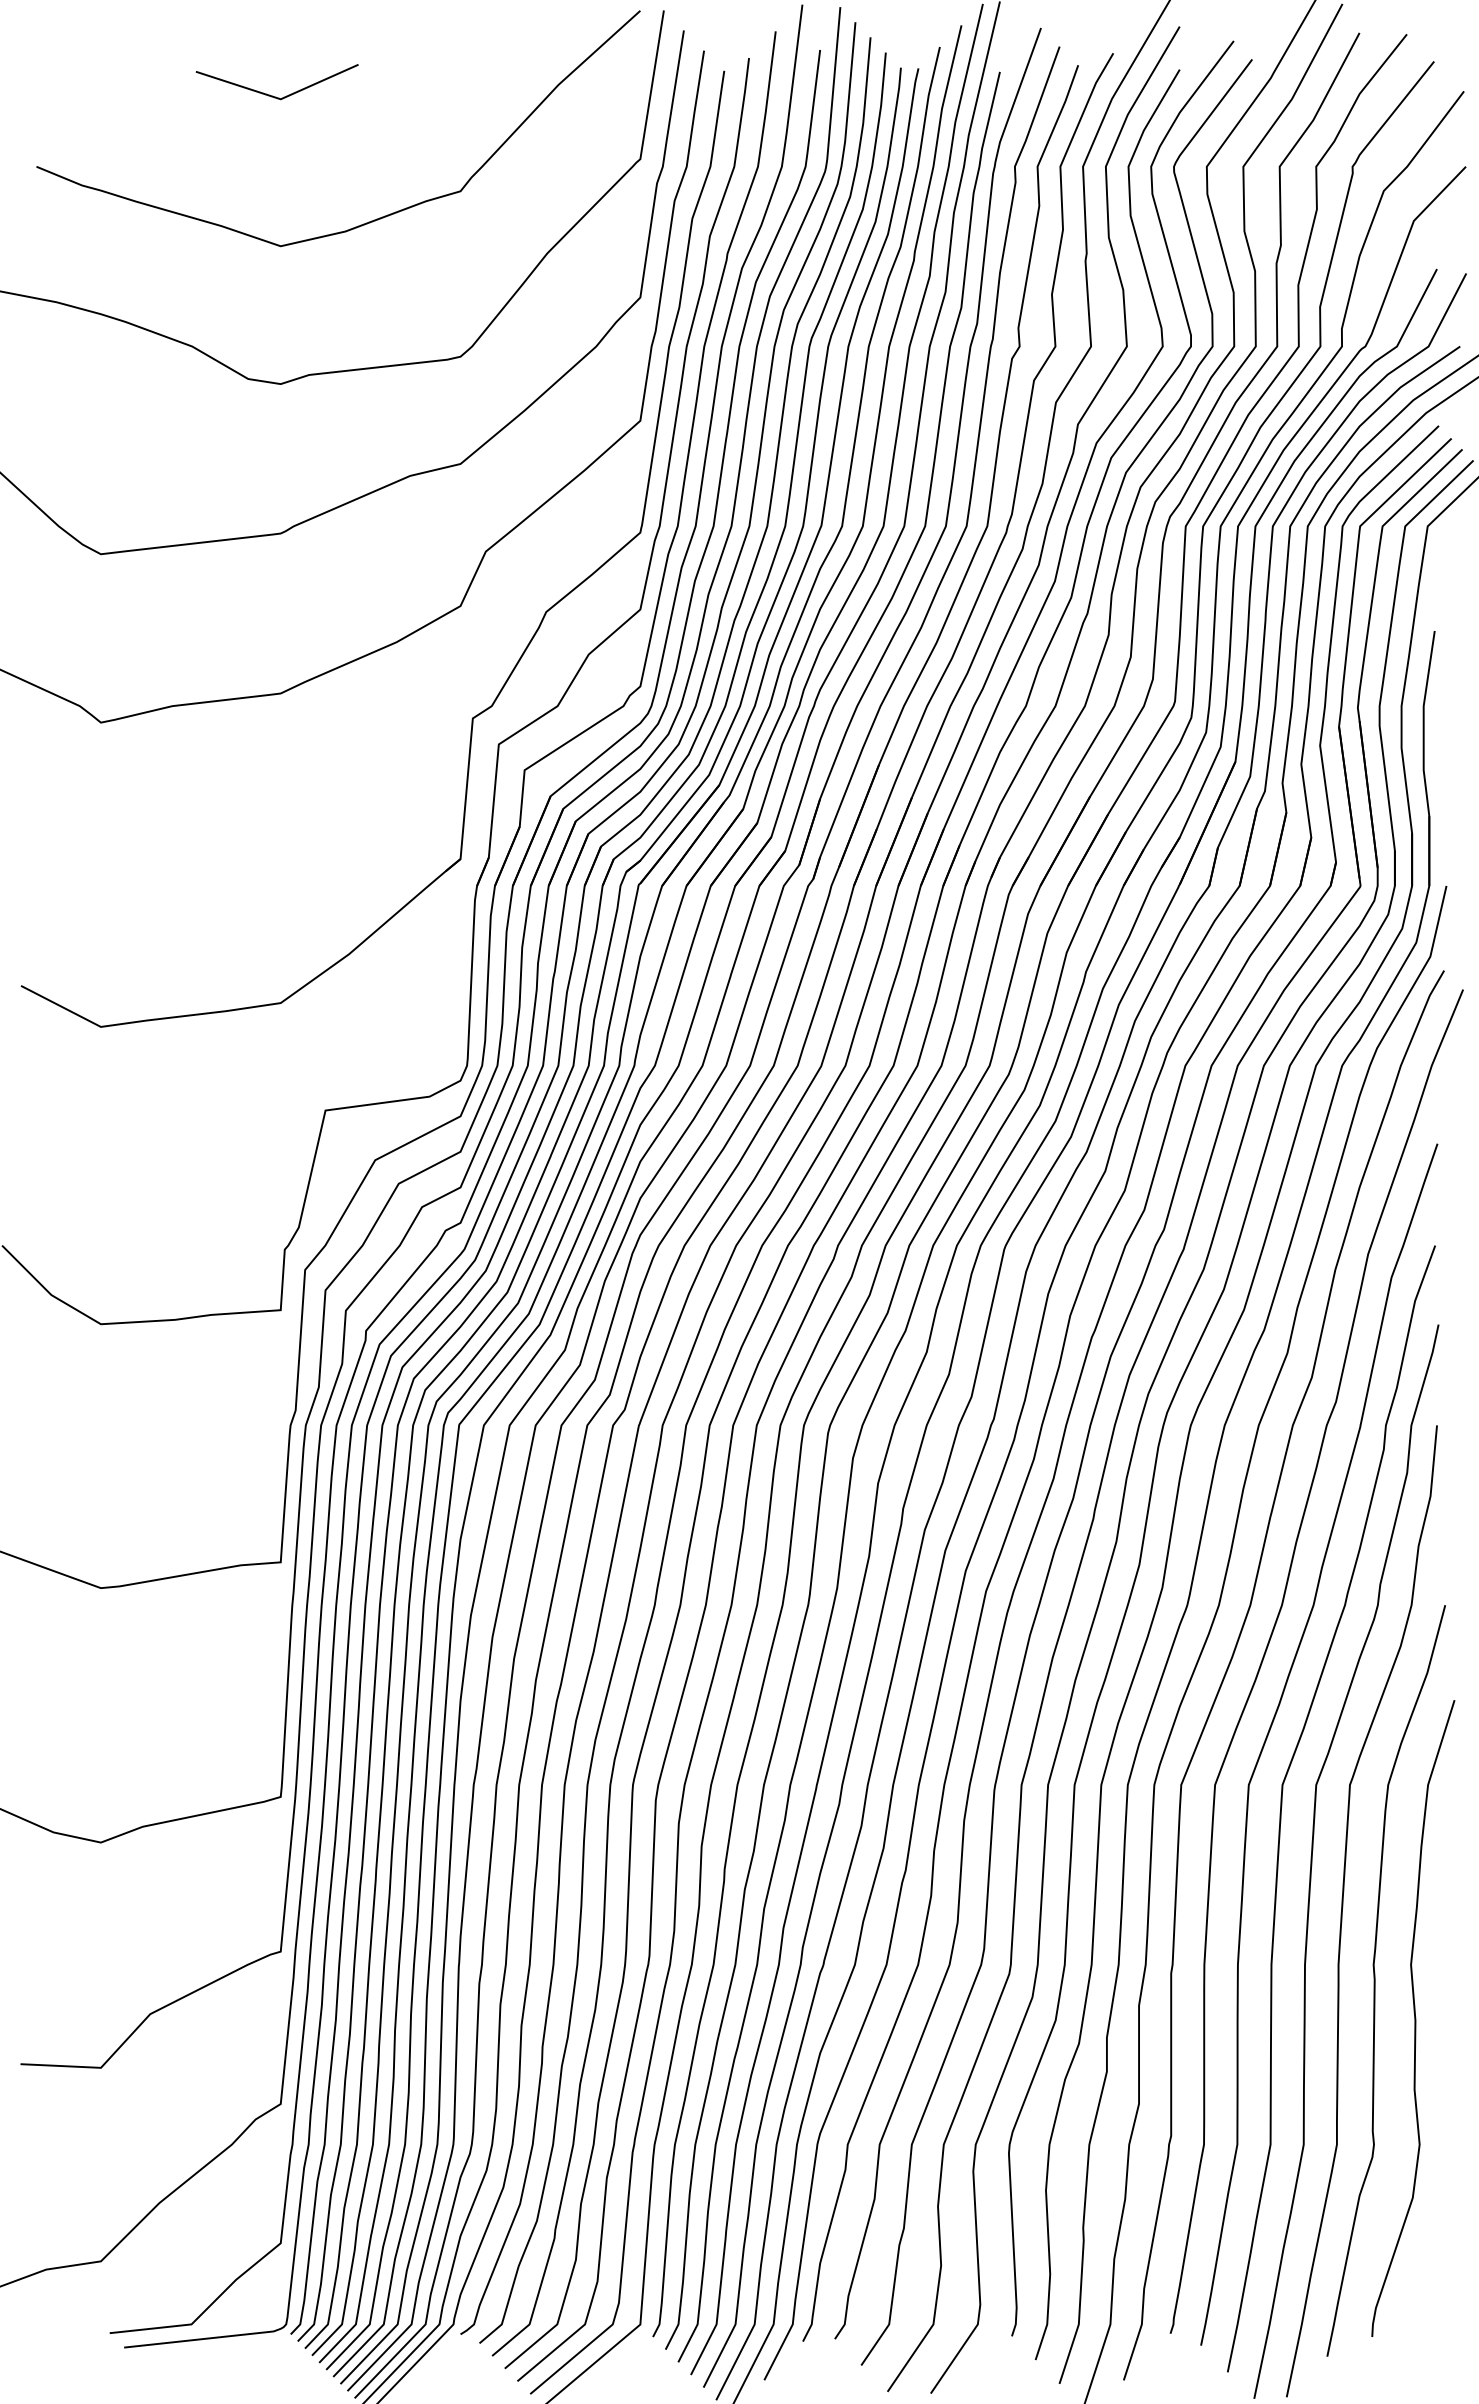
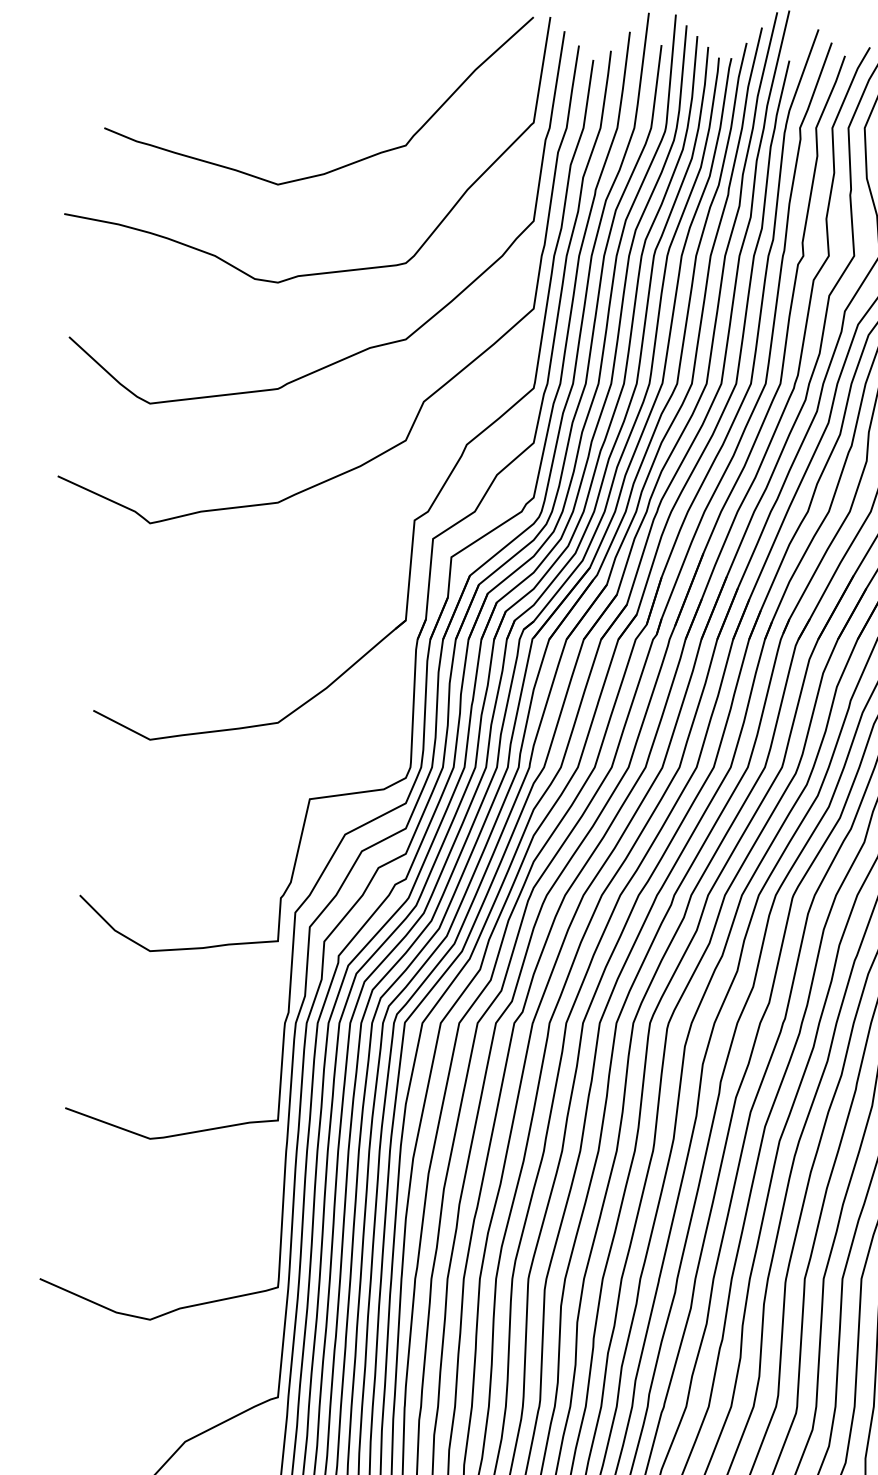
line: (272, 95) -> (272, 77), removed

